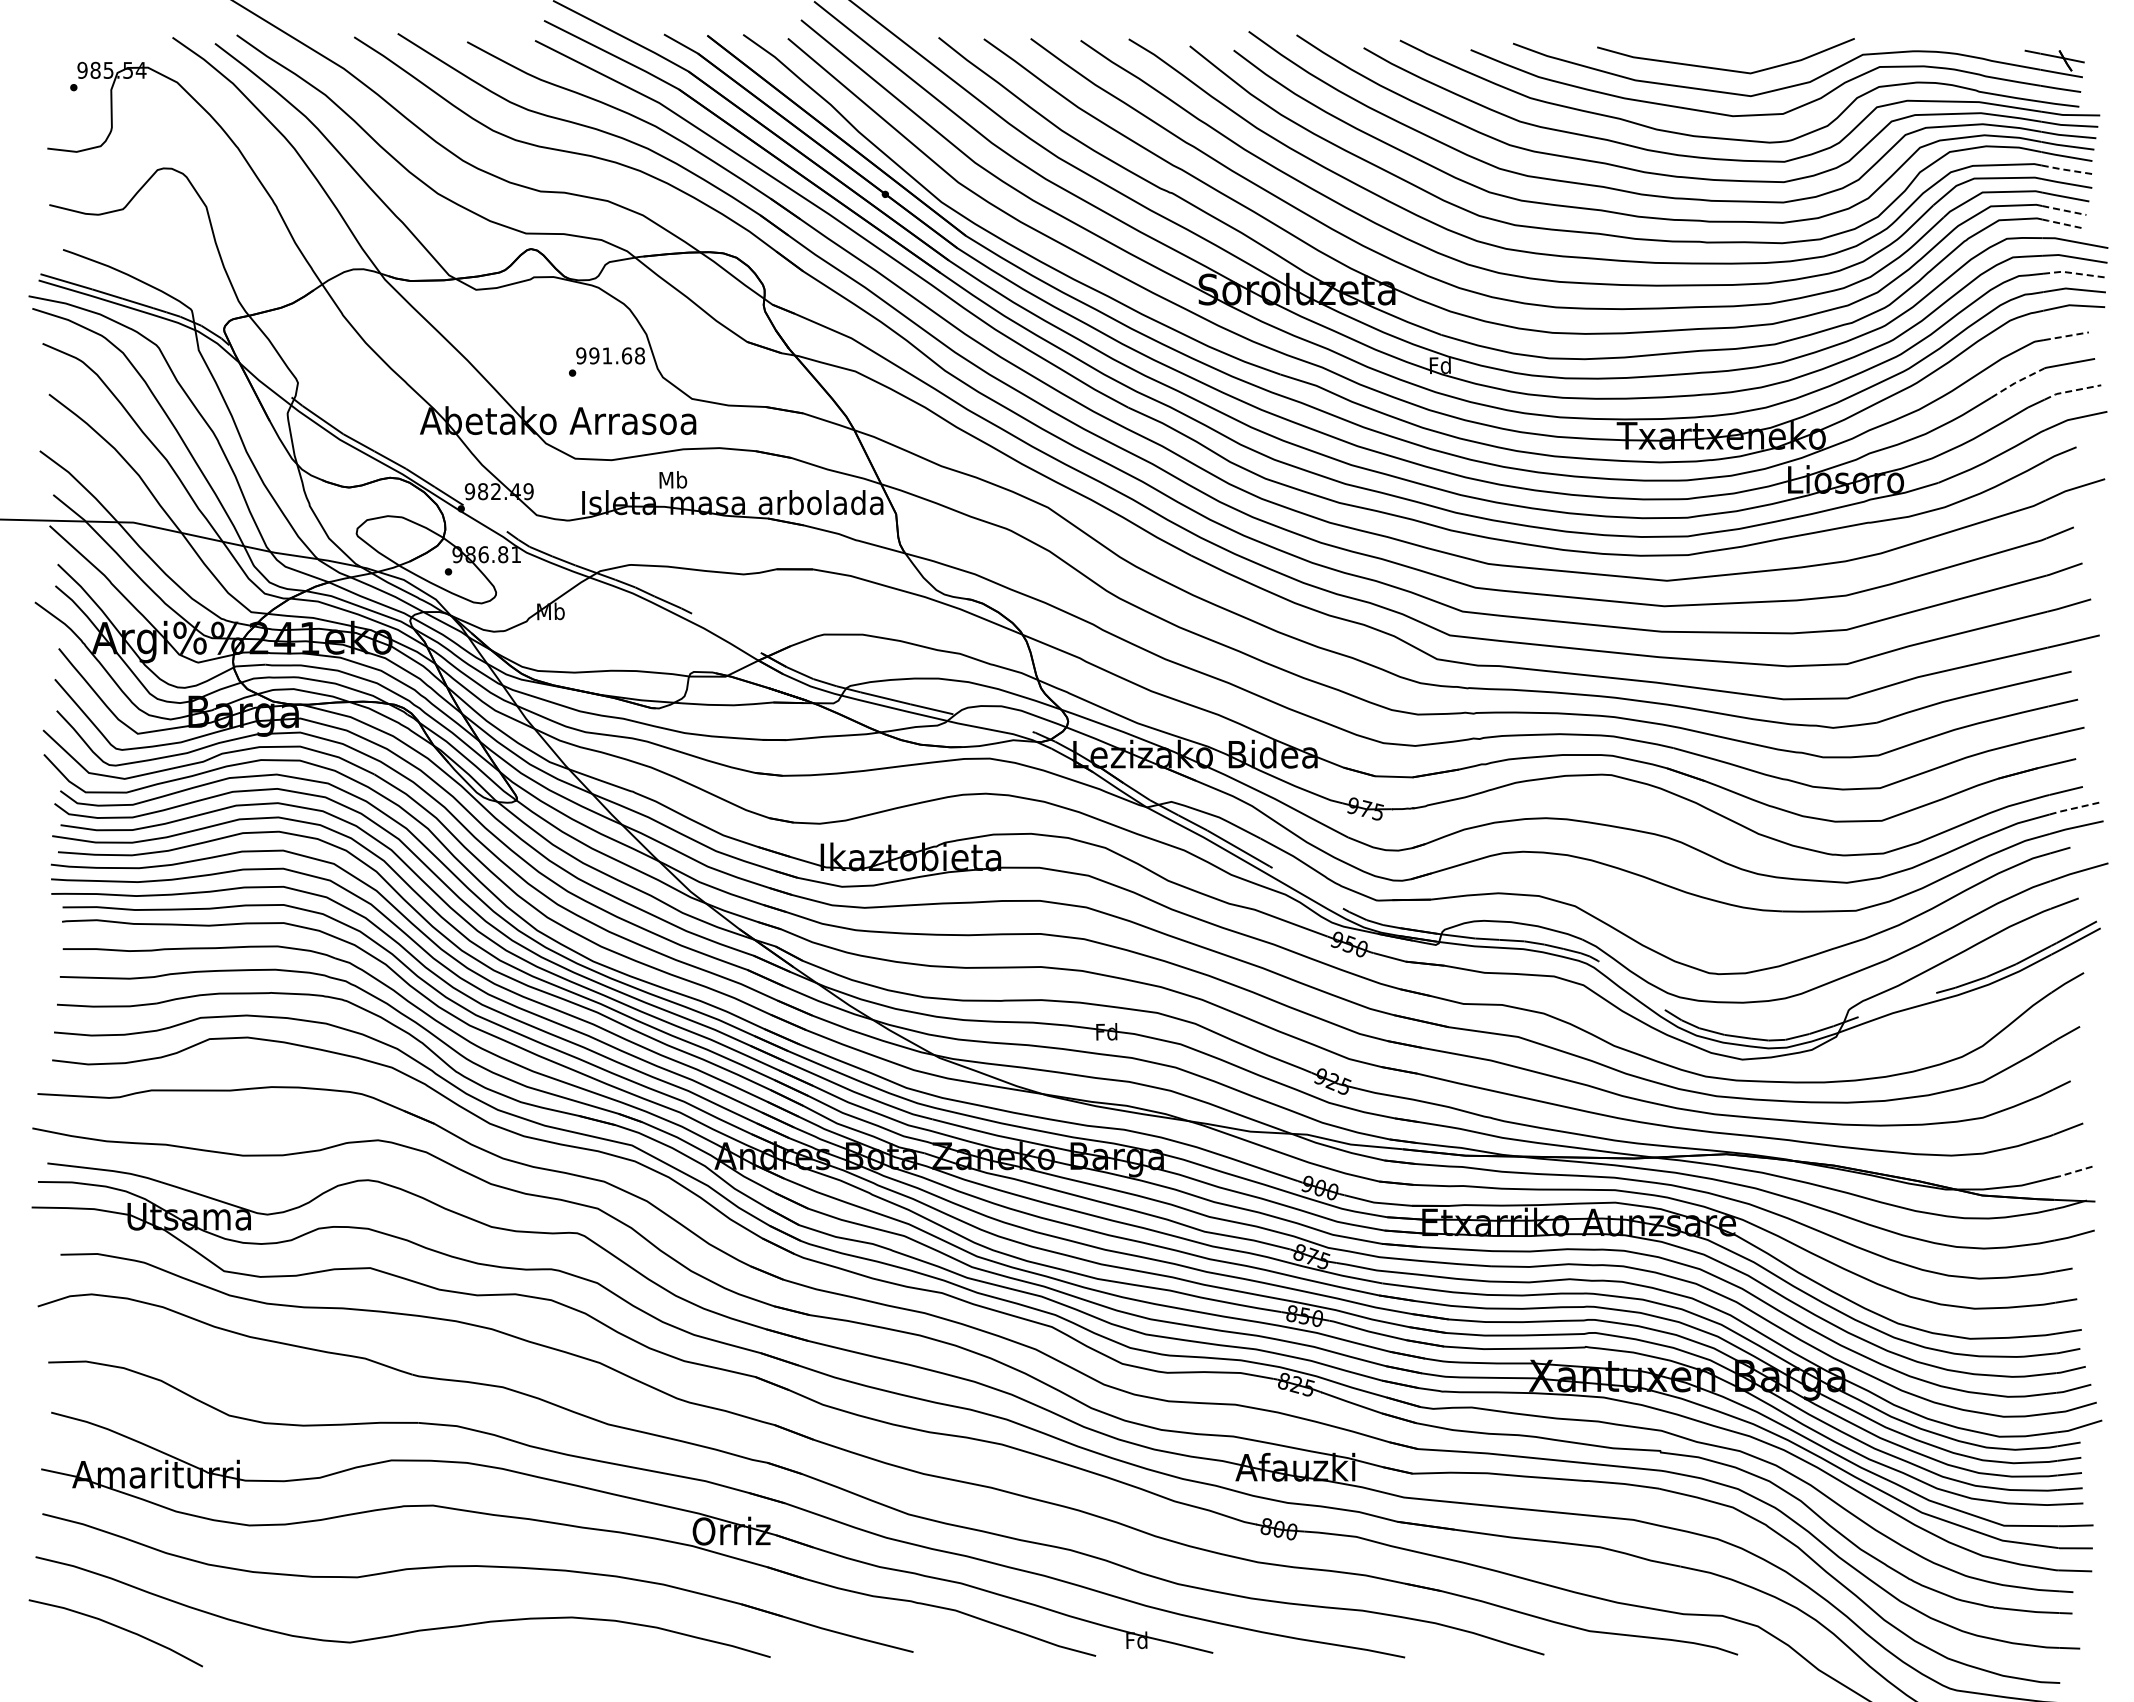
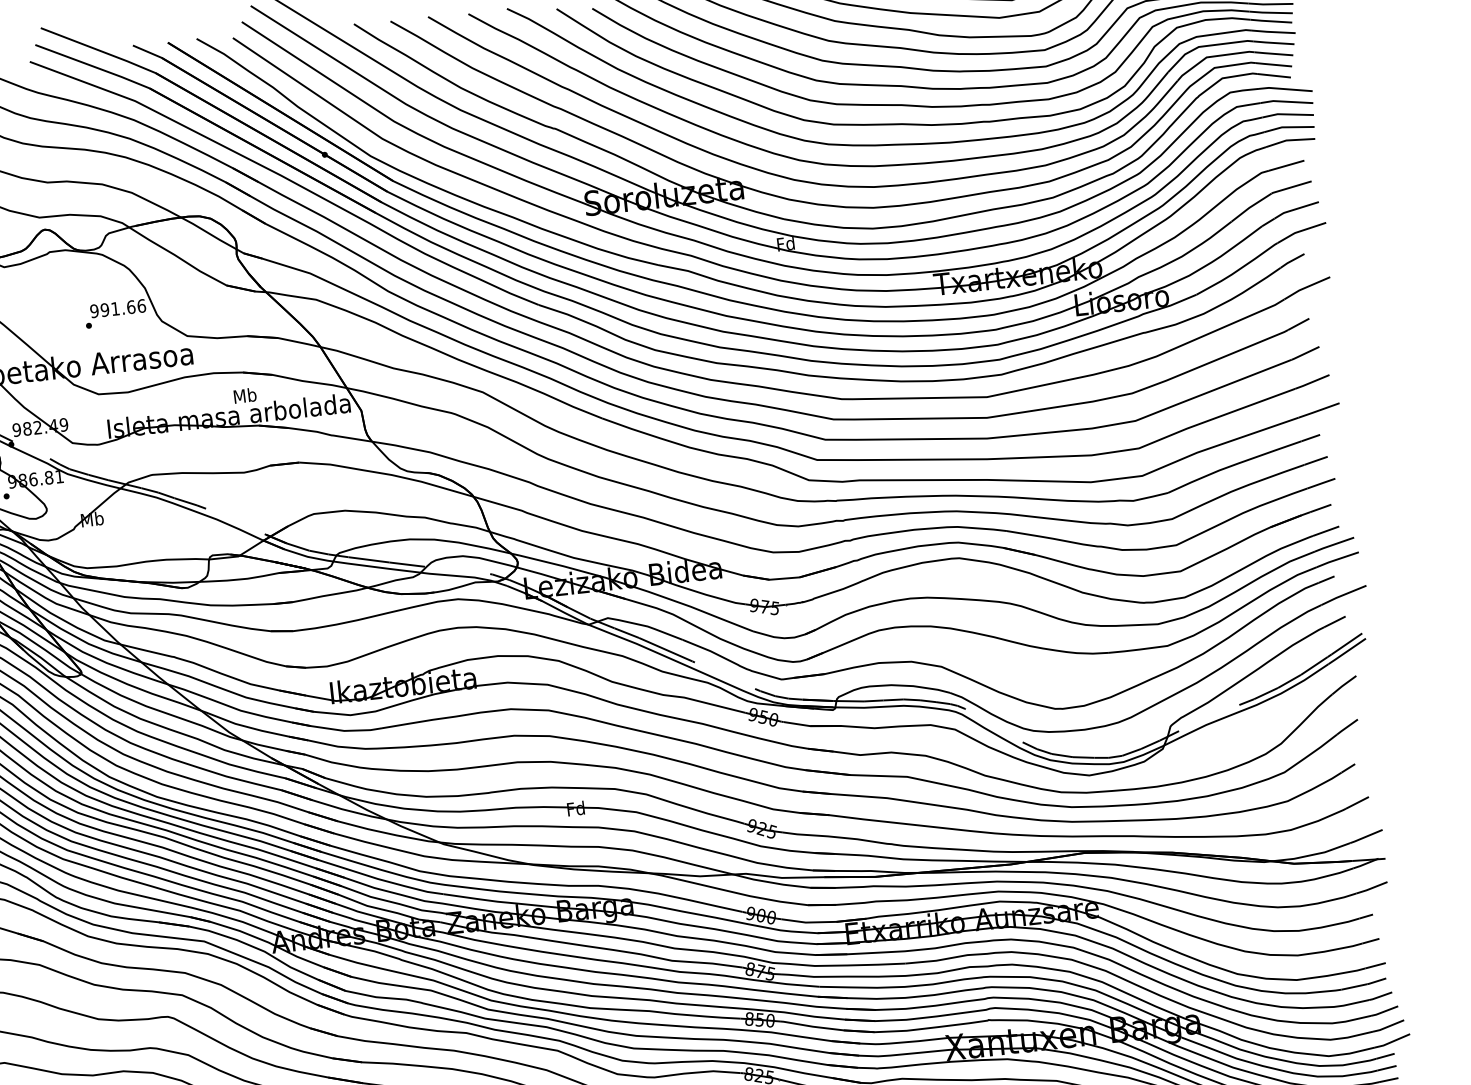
line: (2067, 170) -> (1273, 32), dashed -> solid
line: (2064, 210) -> (1274, 64), dashed -> solid
line: (2062, 223) -> (1273, 75), dashed -> solid
line: (2074, 273) -> (1287, 114), dashed -> solid
line: (2066, 336) -> (1286, 165), dashed -> solid
text: (640, 355) -> (142, 305), 991.68 -> 991.66
line: (2016, 382) -> (1250, 207), dashed -> solid
line: (2071, 391) -> (1295, 209), dashed -> solid
text: (673, 479) -> (245, 395), moved
line: (2074, 808) -> (1334, 544), dashed -> solid
line: (2074, 1171) -> (1366, 836), dashed -> solid

